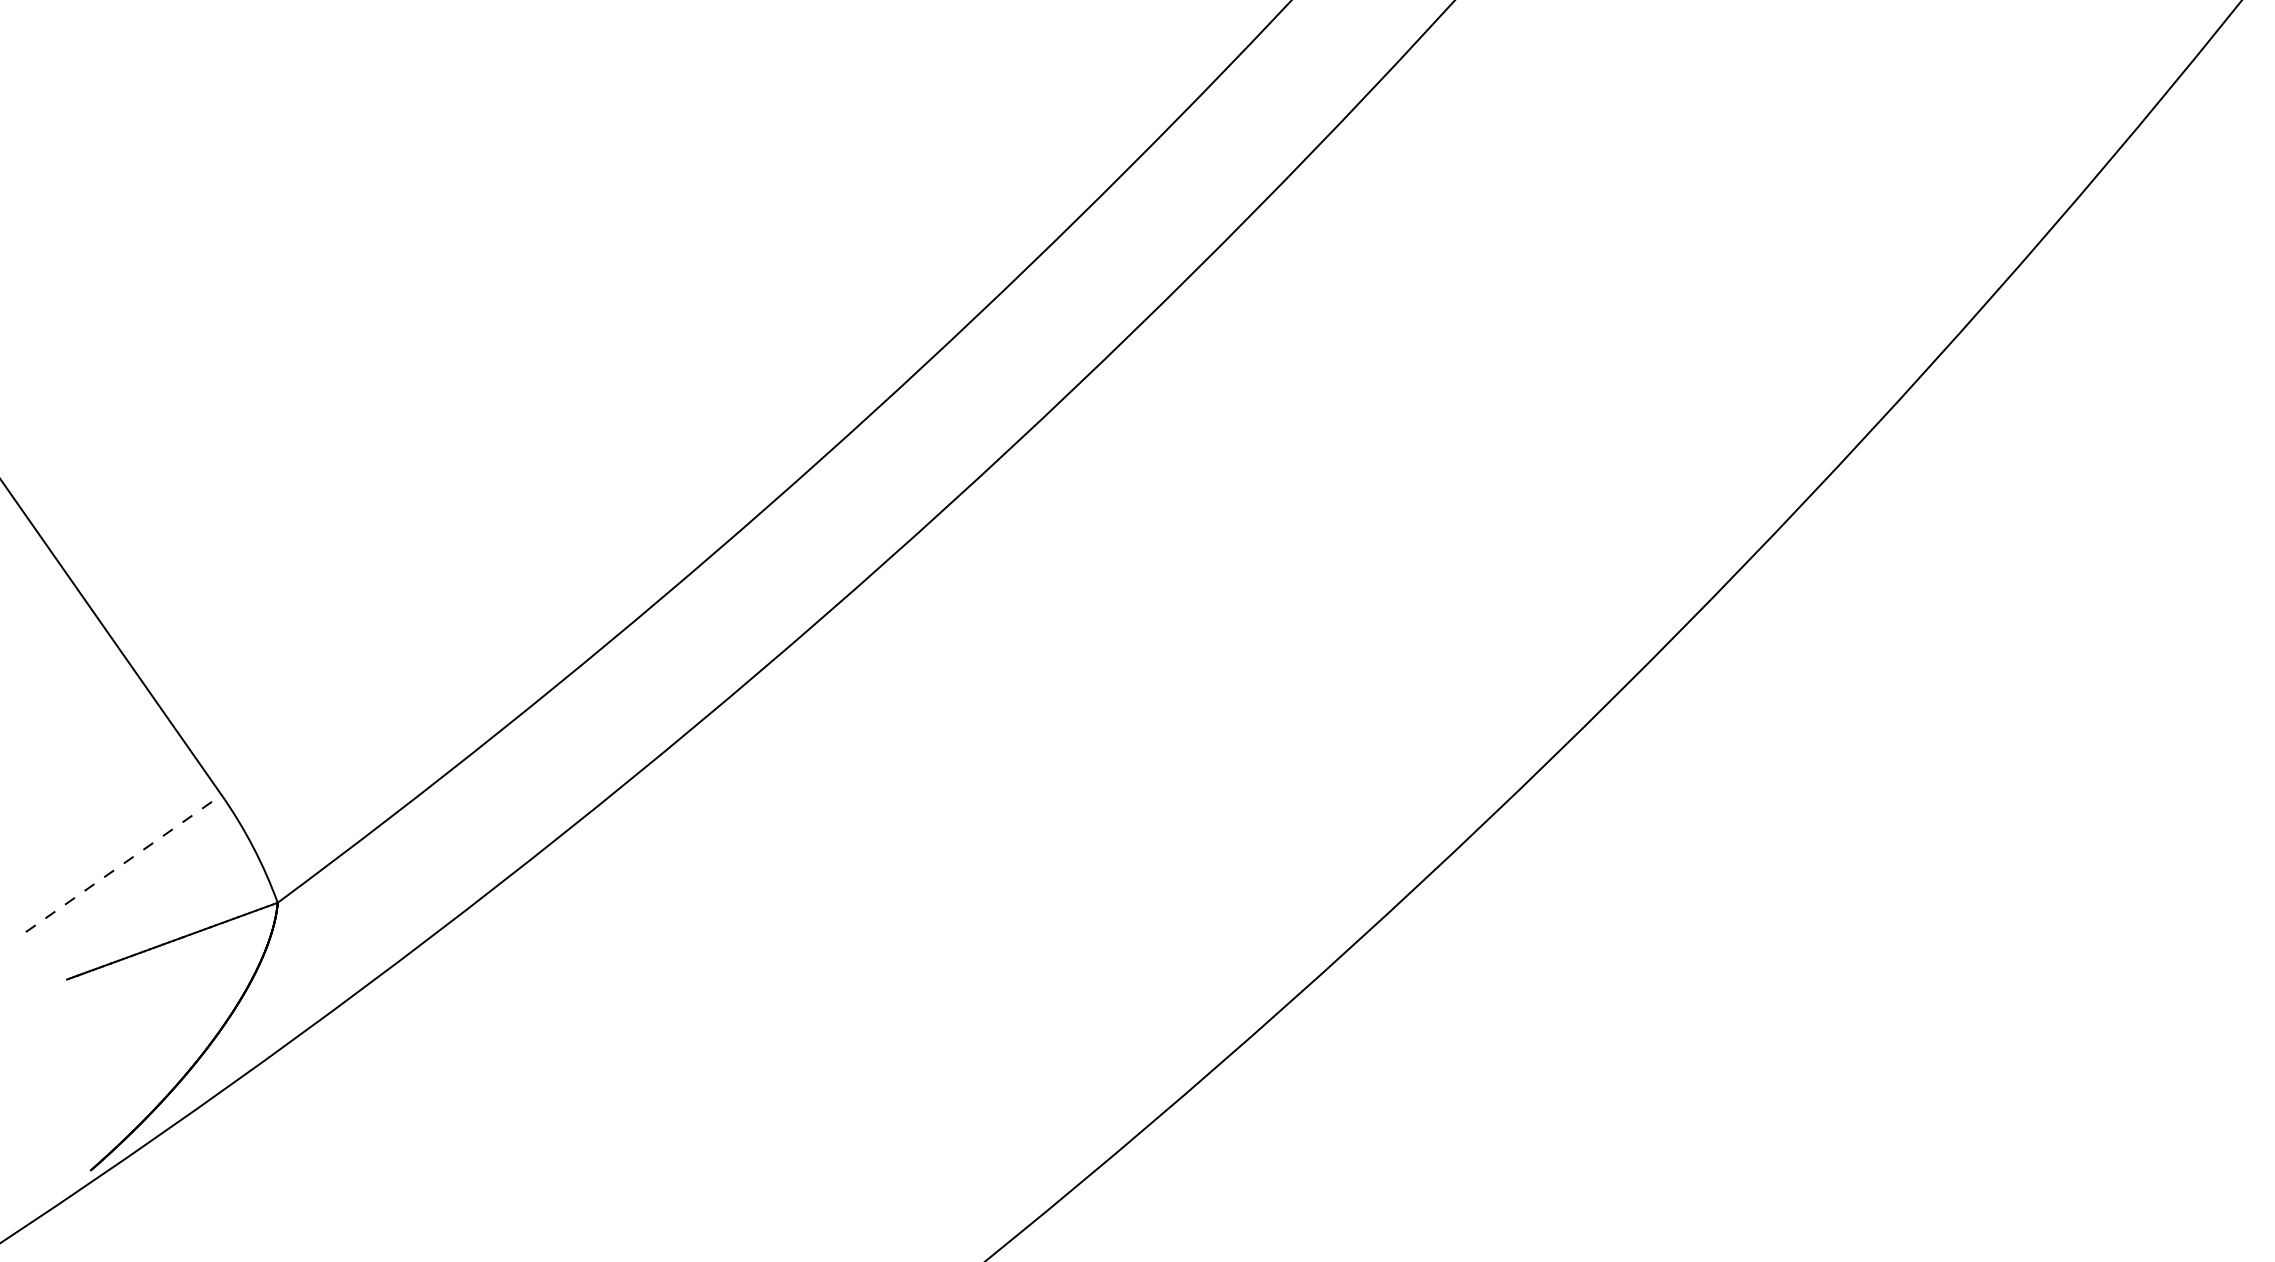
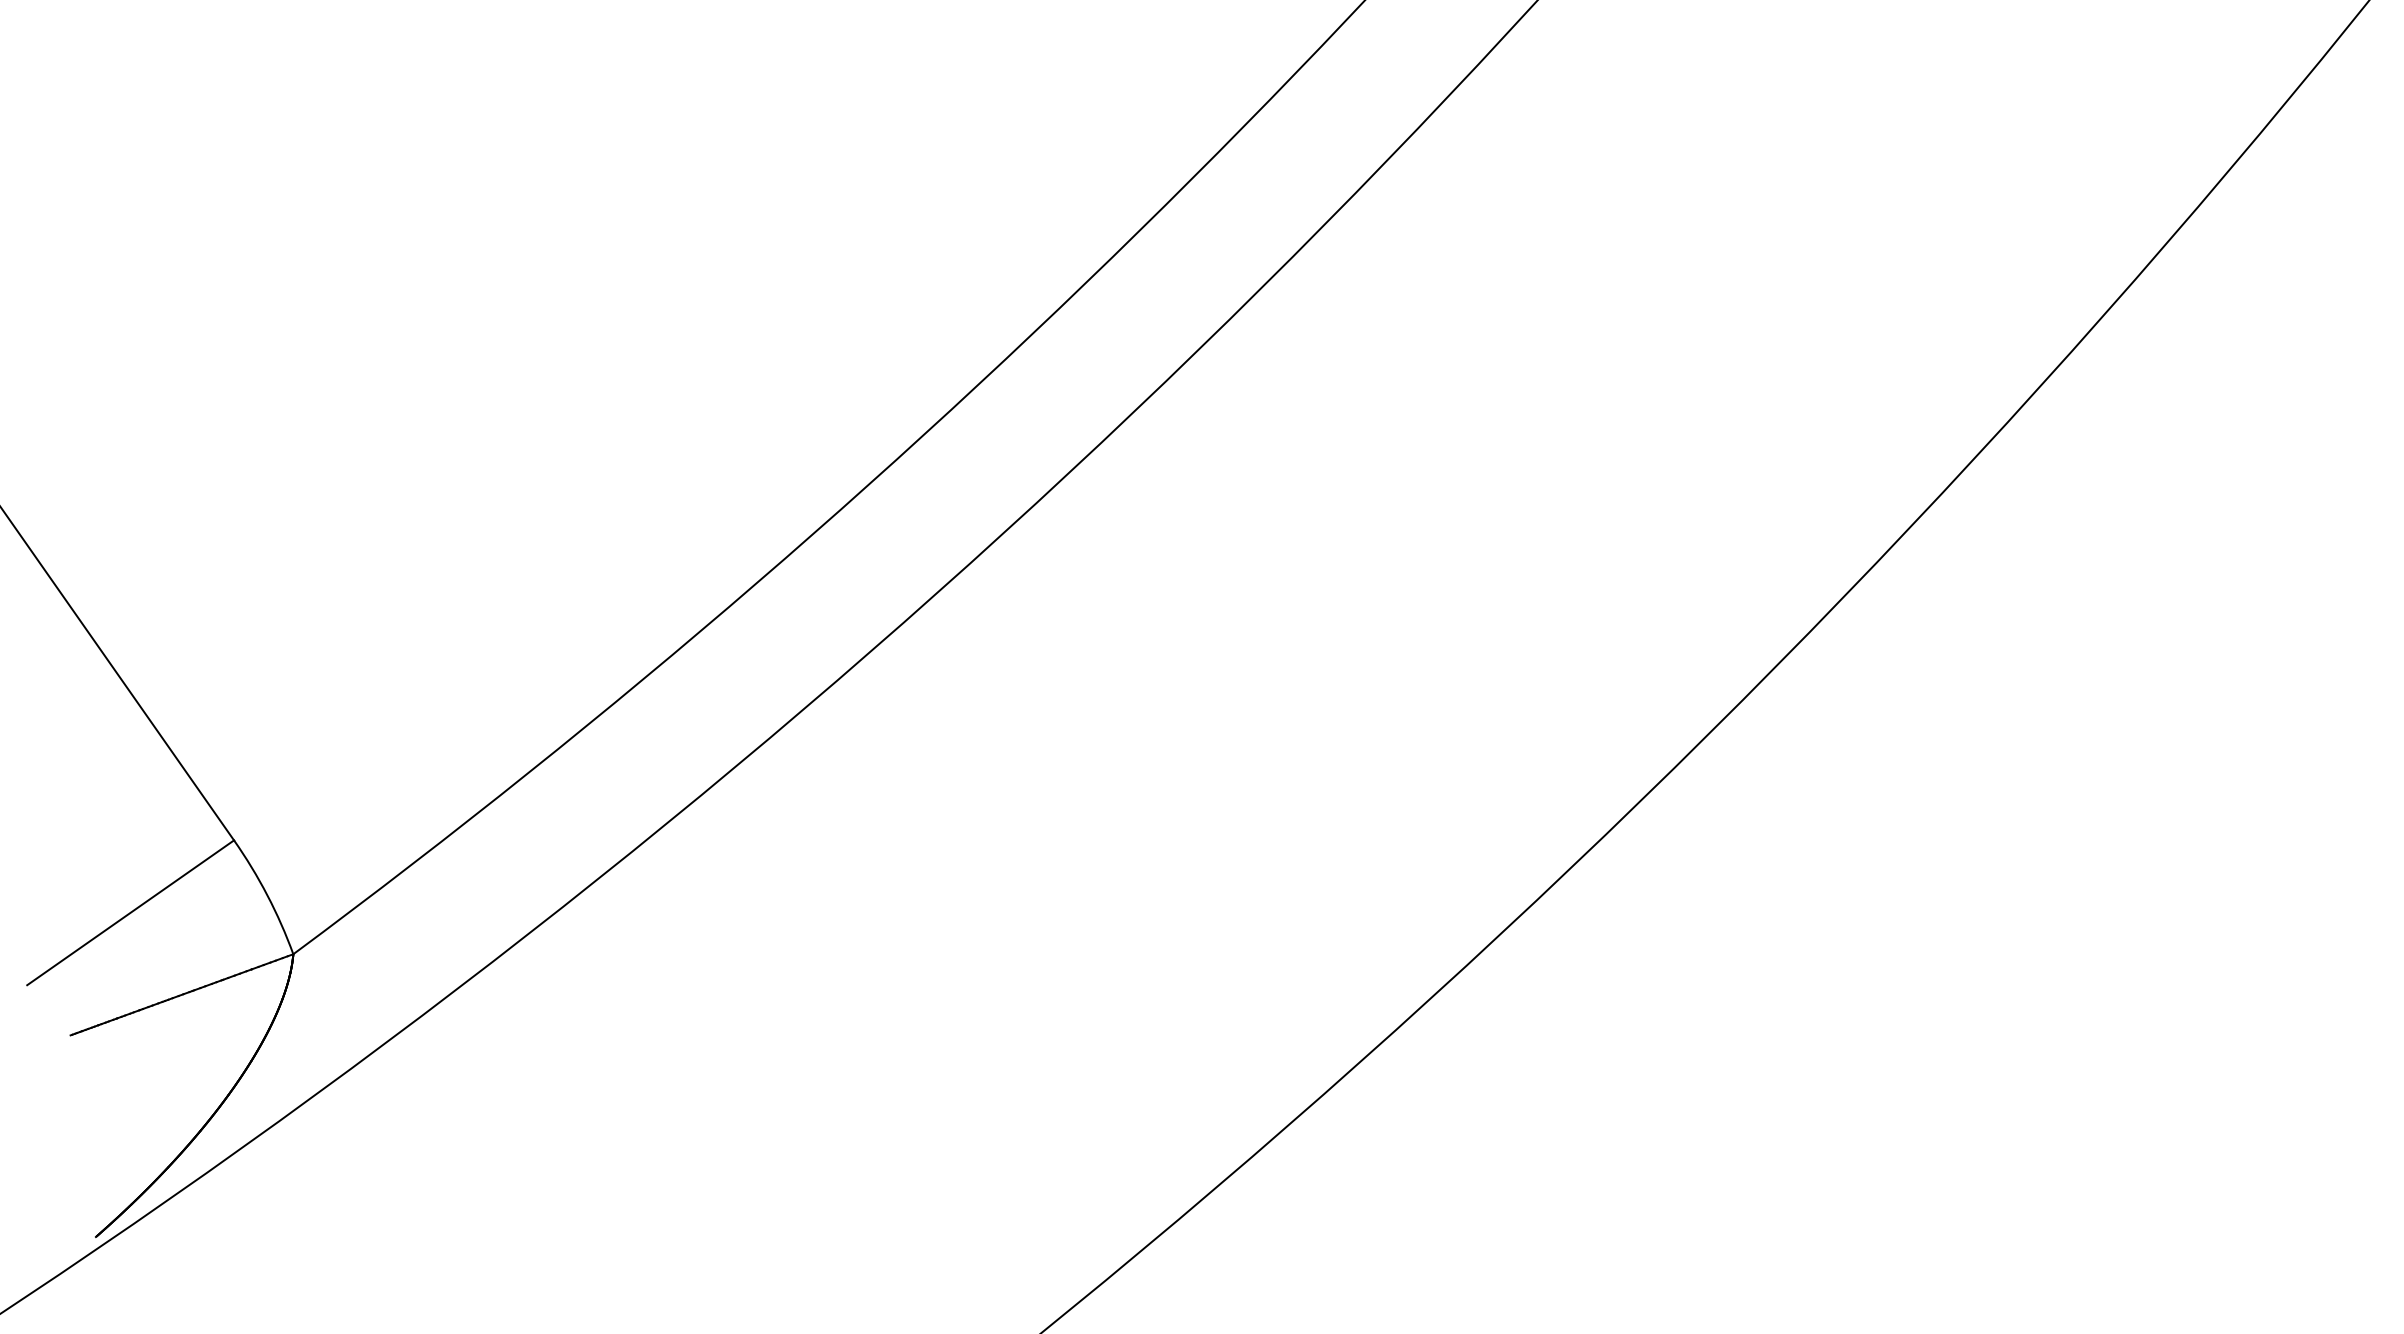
line: (124, 863) -> (131, 912), dashed -> solid

